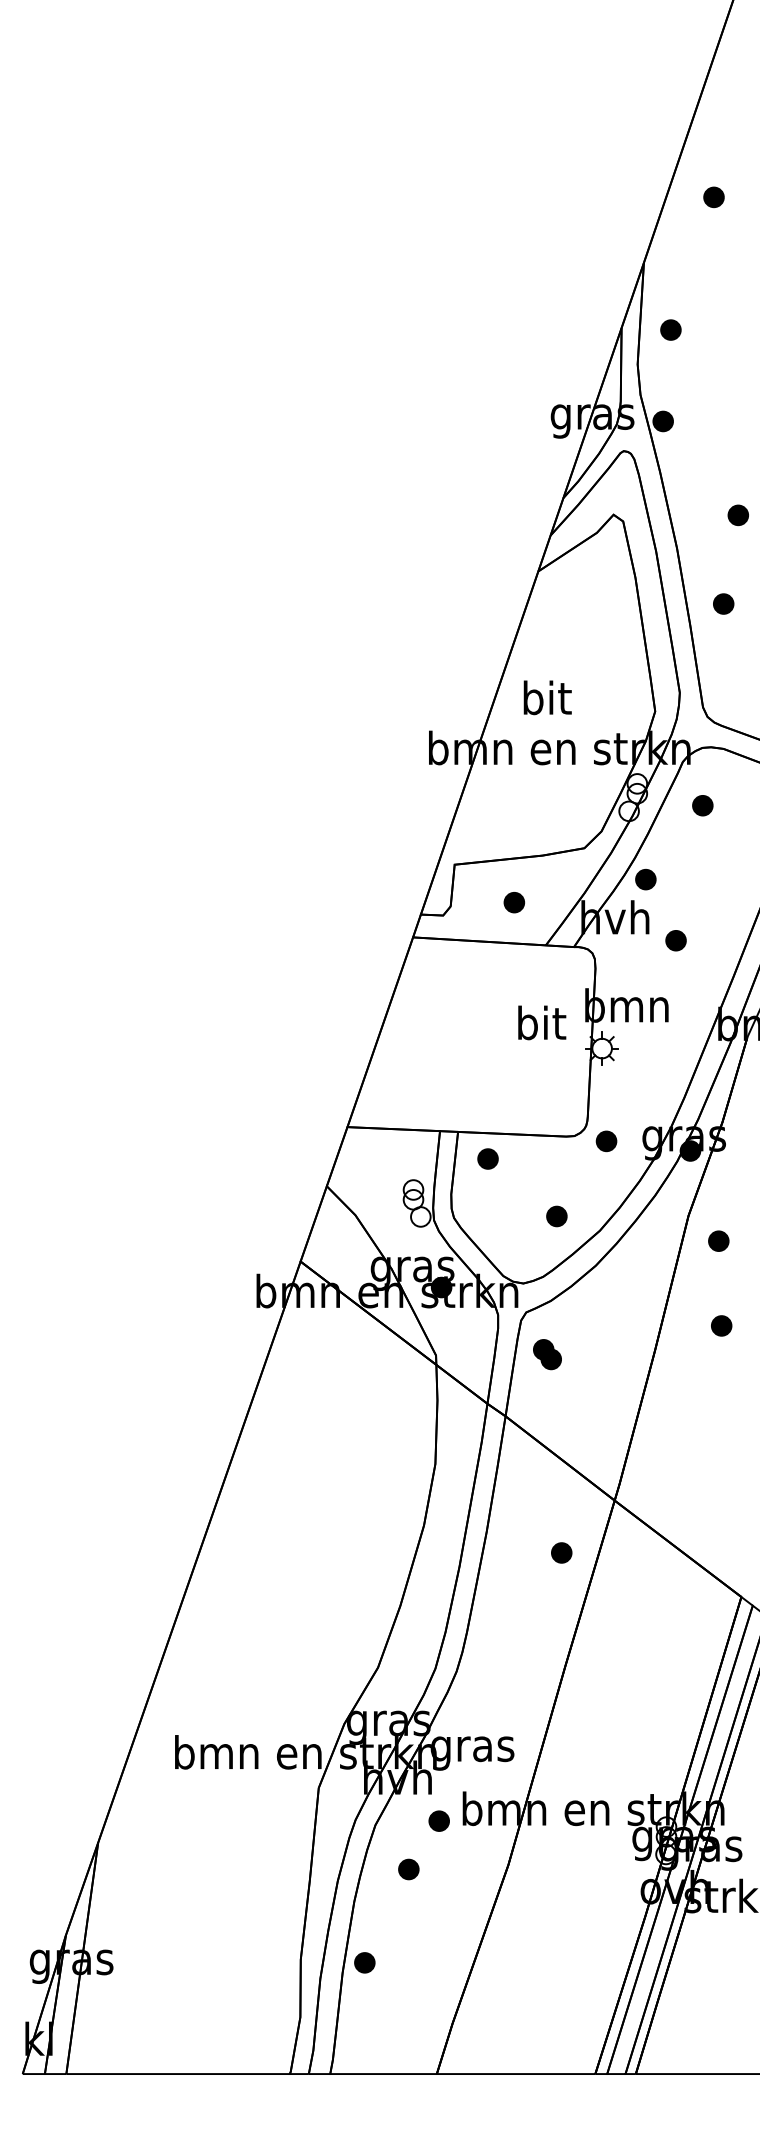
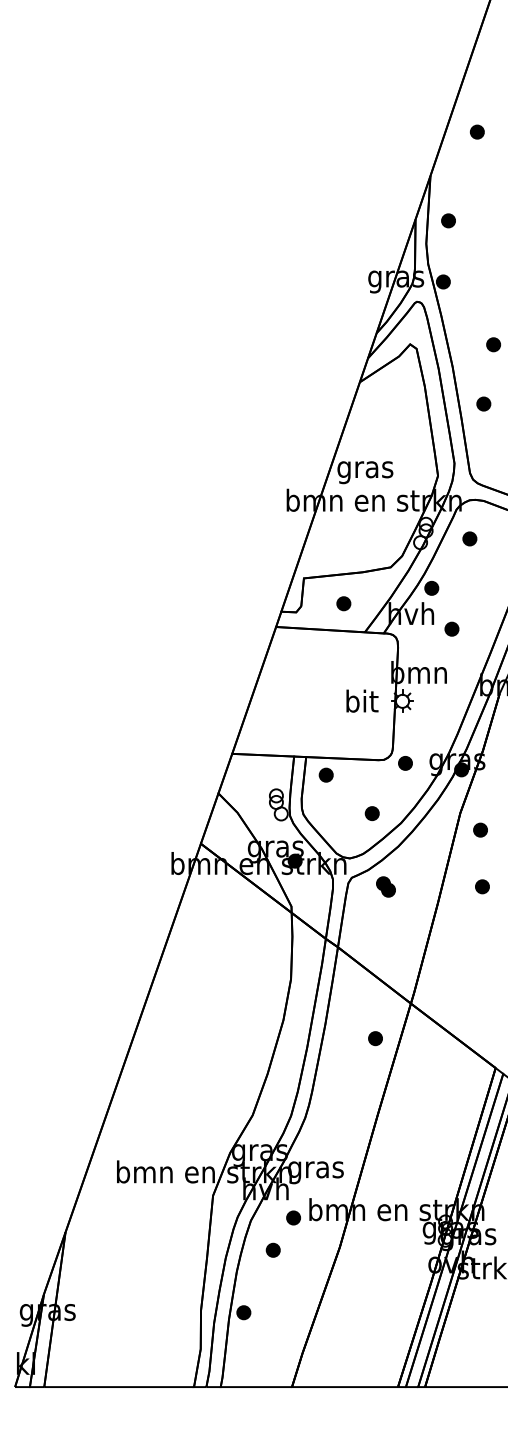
text: (546, 701) -> (365, 469), bit -> gras
text: (542, 1021) -> (362, 700), moved
part: (546, 1353) -> (385, 886), moved

